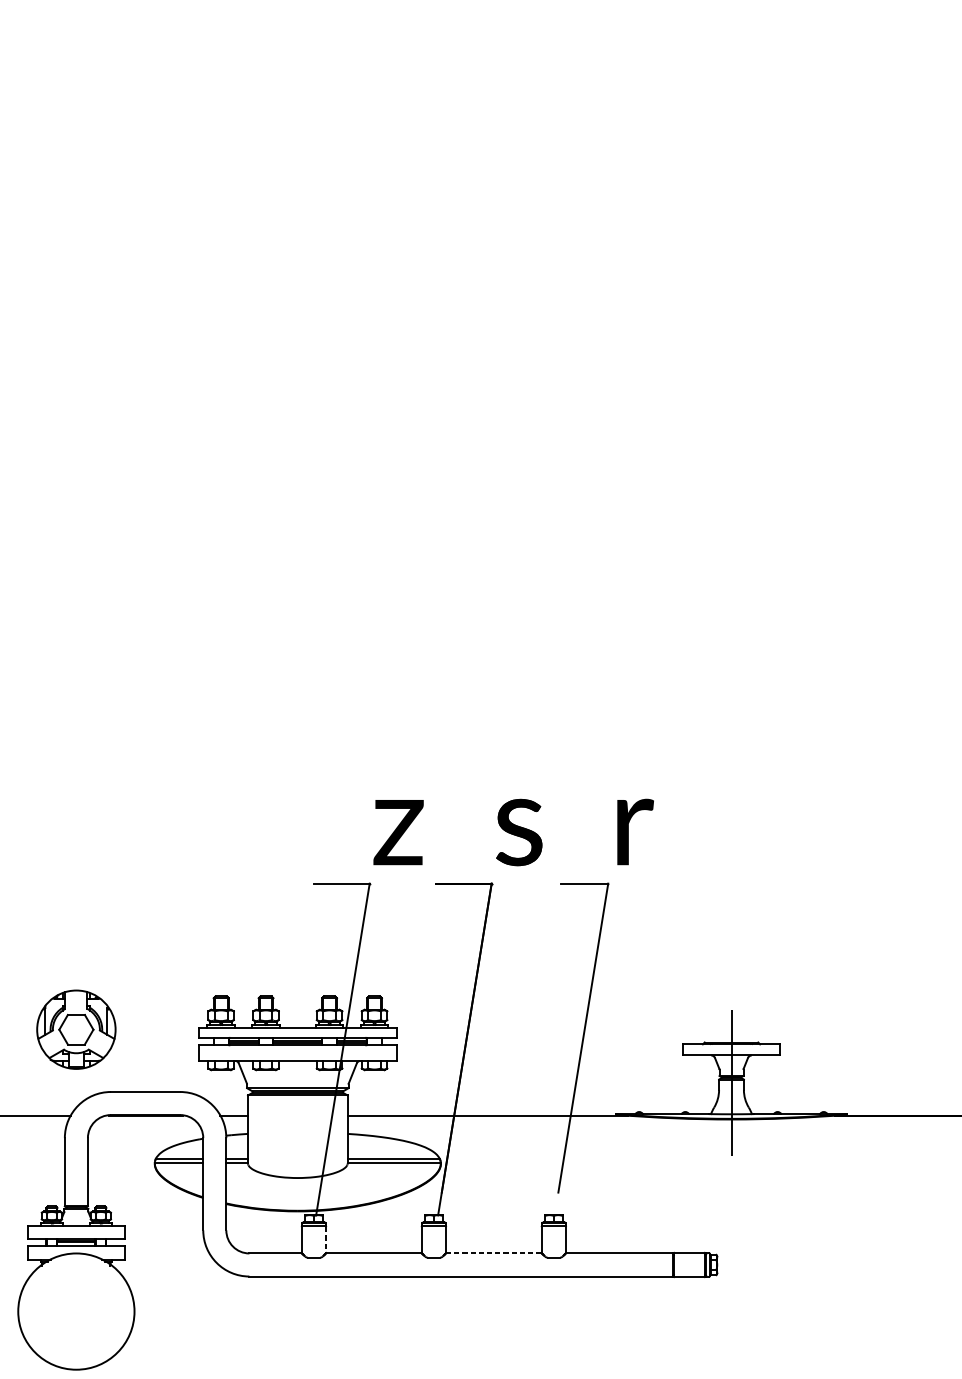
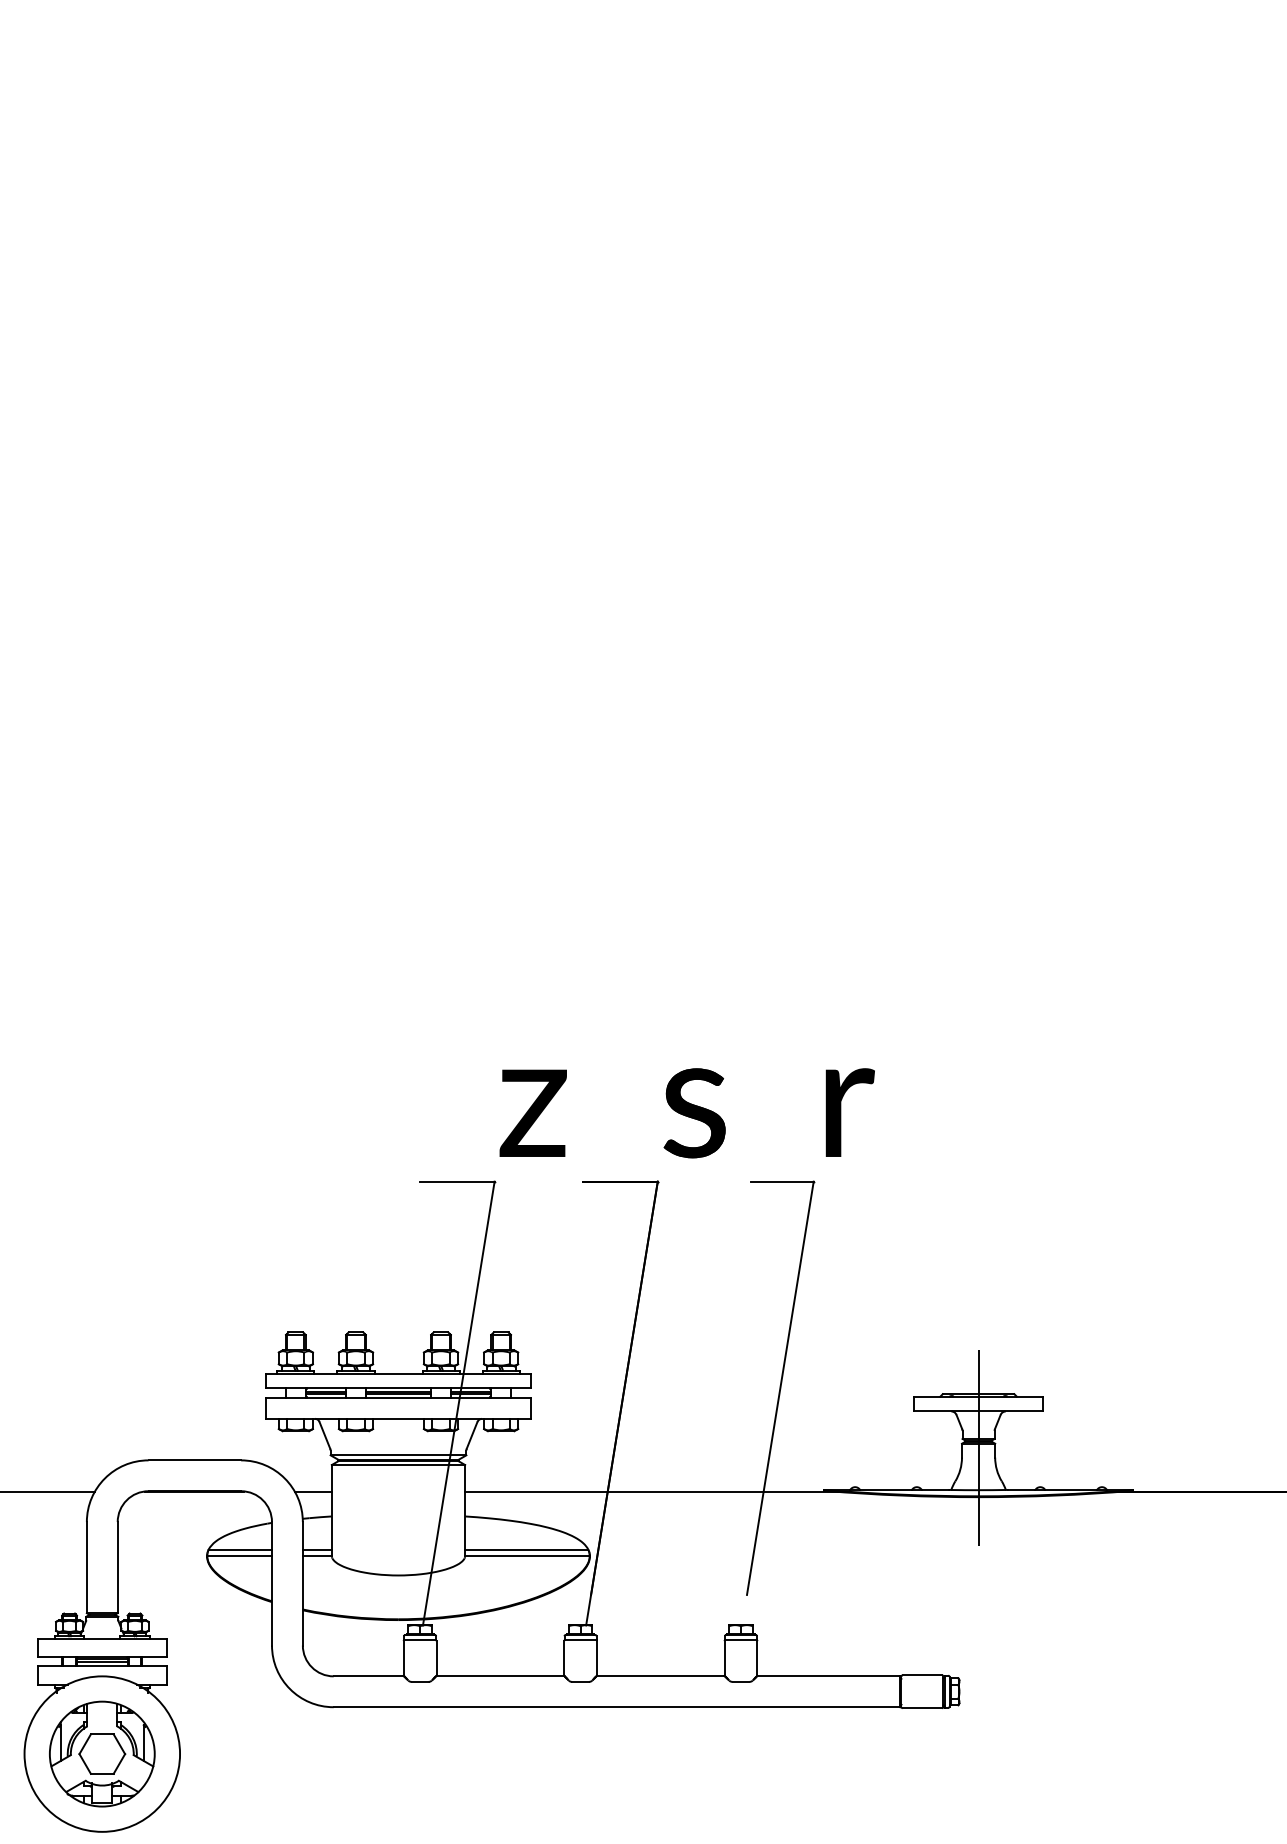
part: (76, 1029) -> (102, 1753), moved
line: (326, 1240) -> (436, 1658), dashed -> solid
line: (493, 1253) -> (660, 1676), dashed -> solid

